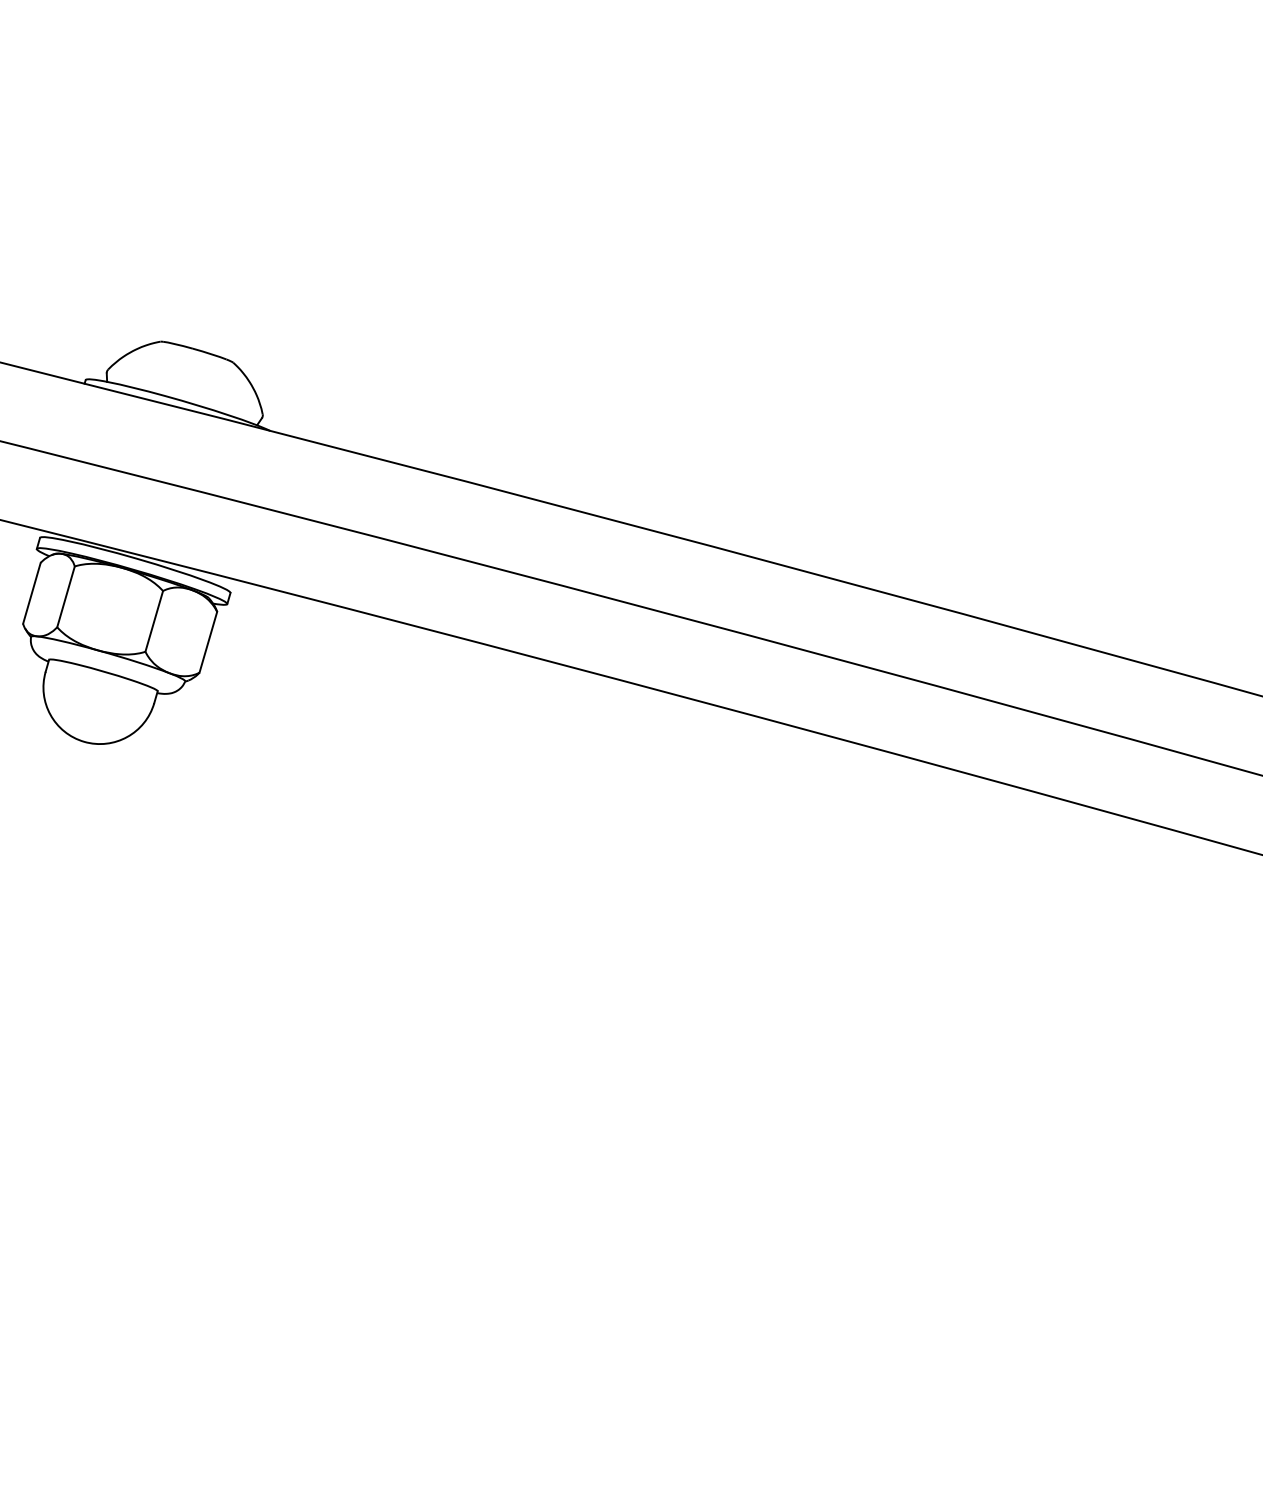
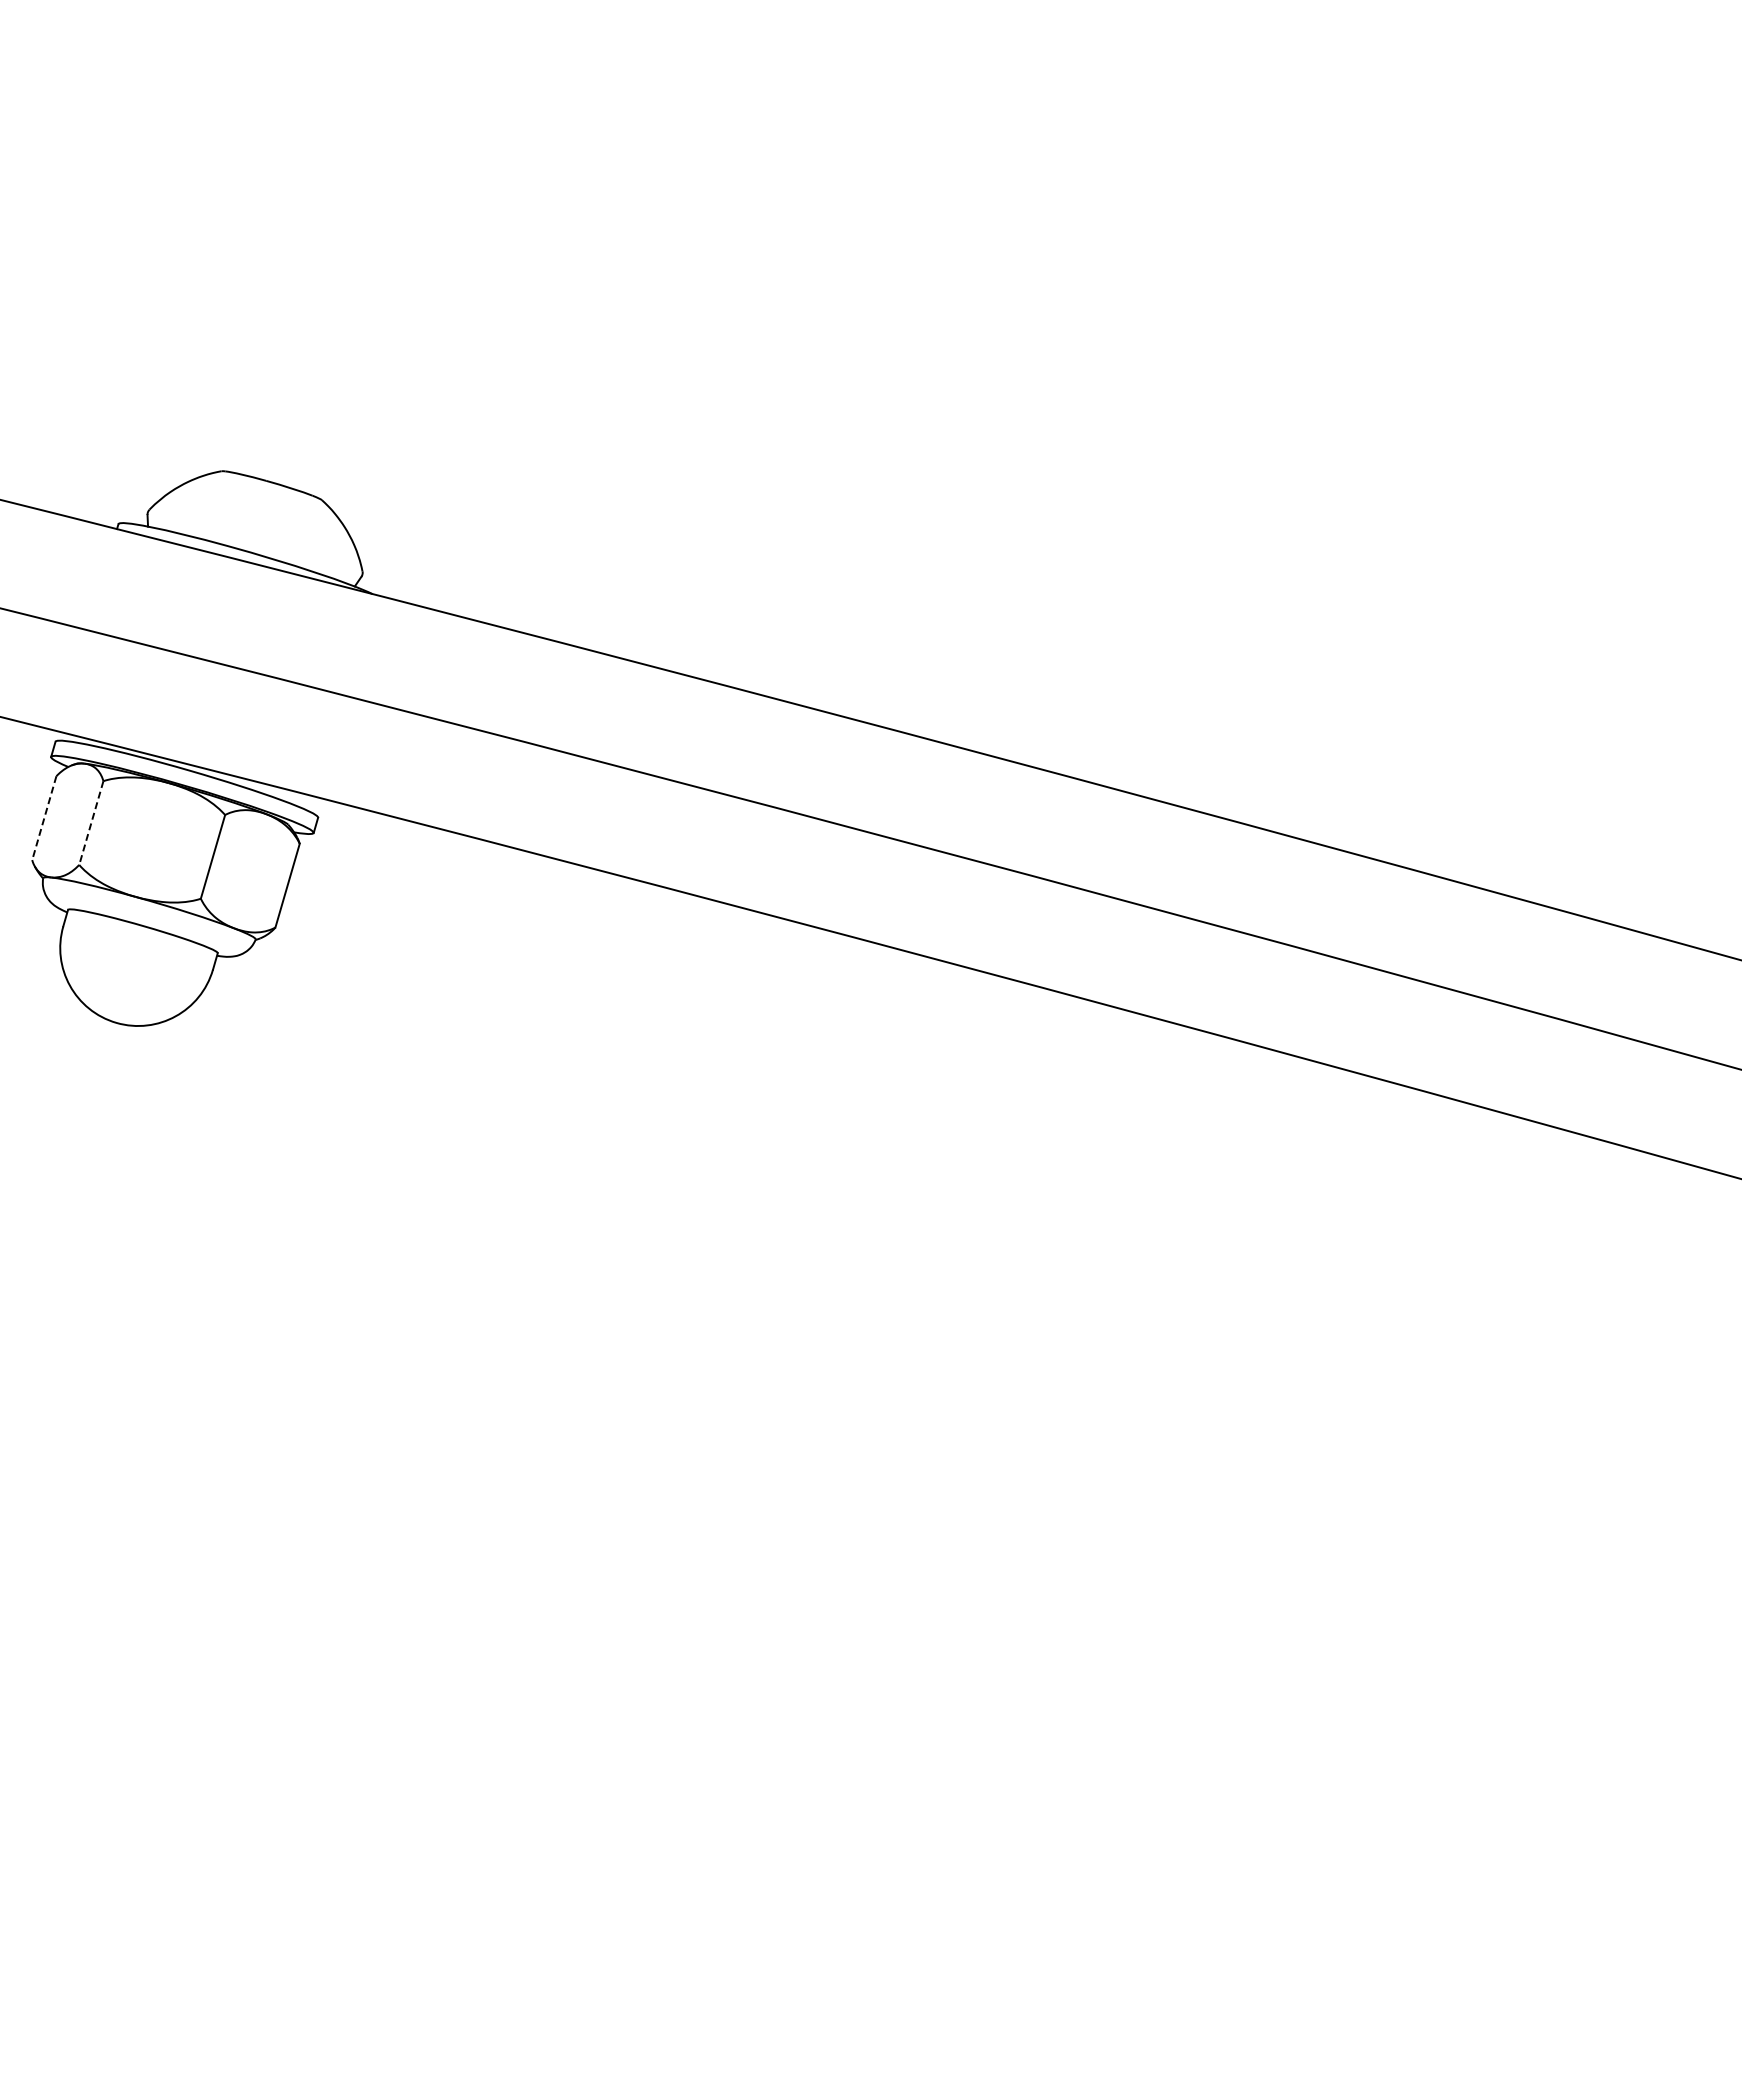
line: (32, 593) -> (44, 818), solid -> dashed
line: (66, 597) -> (91, 823), solid -> dashed

